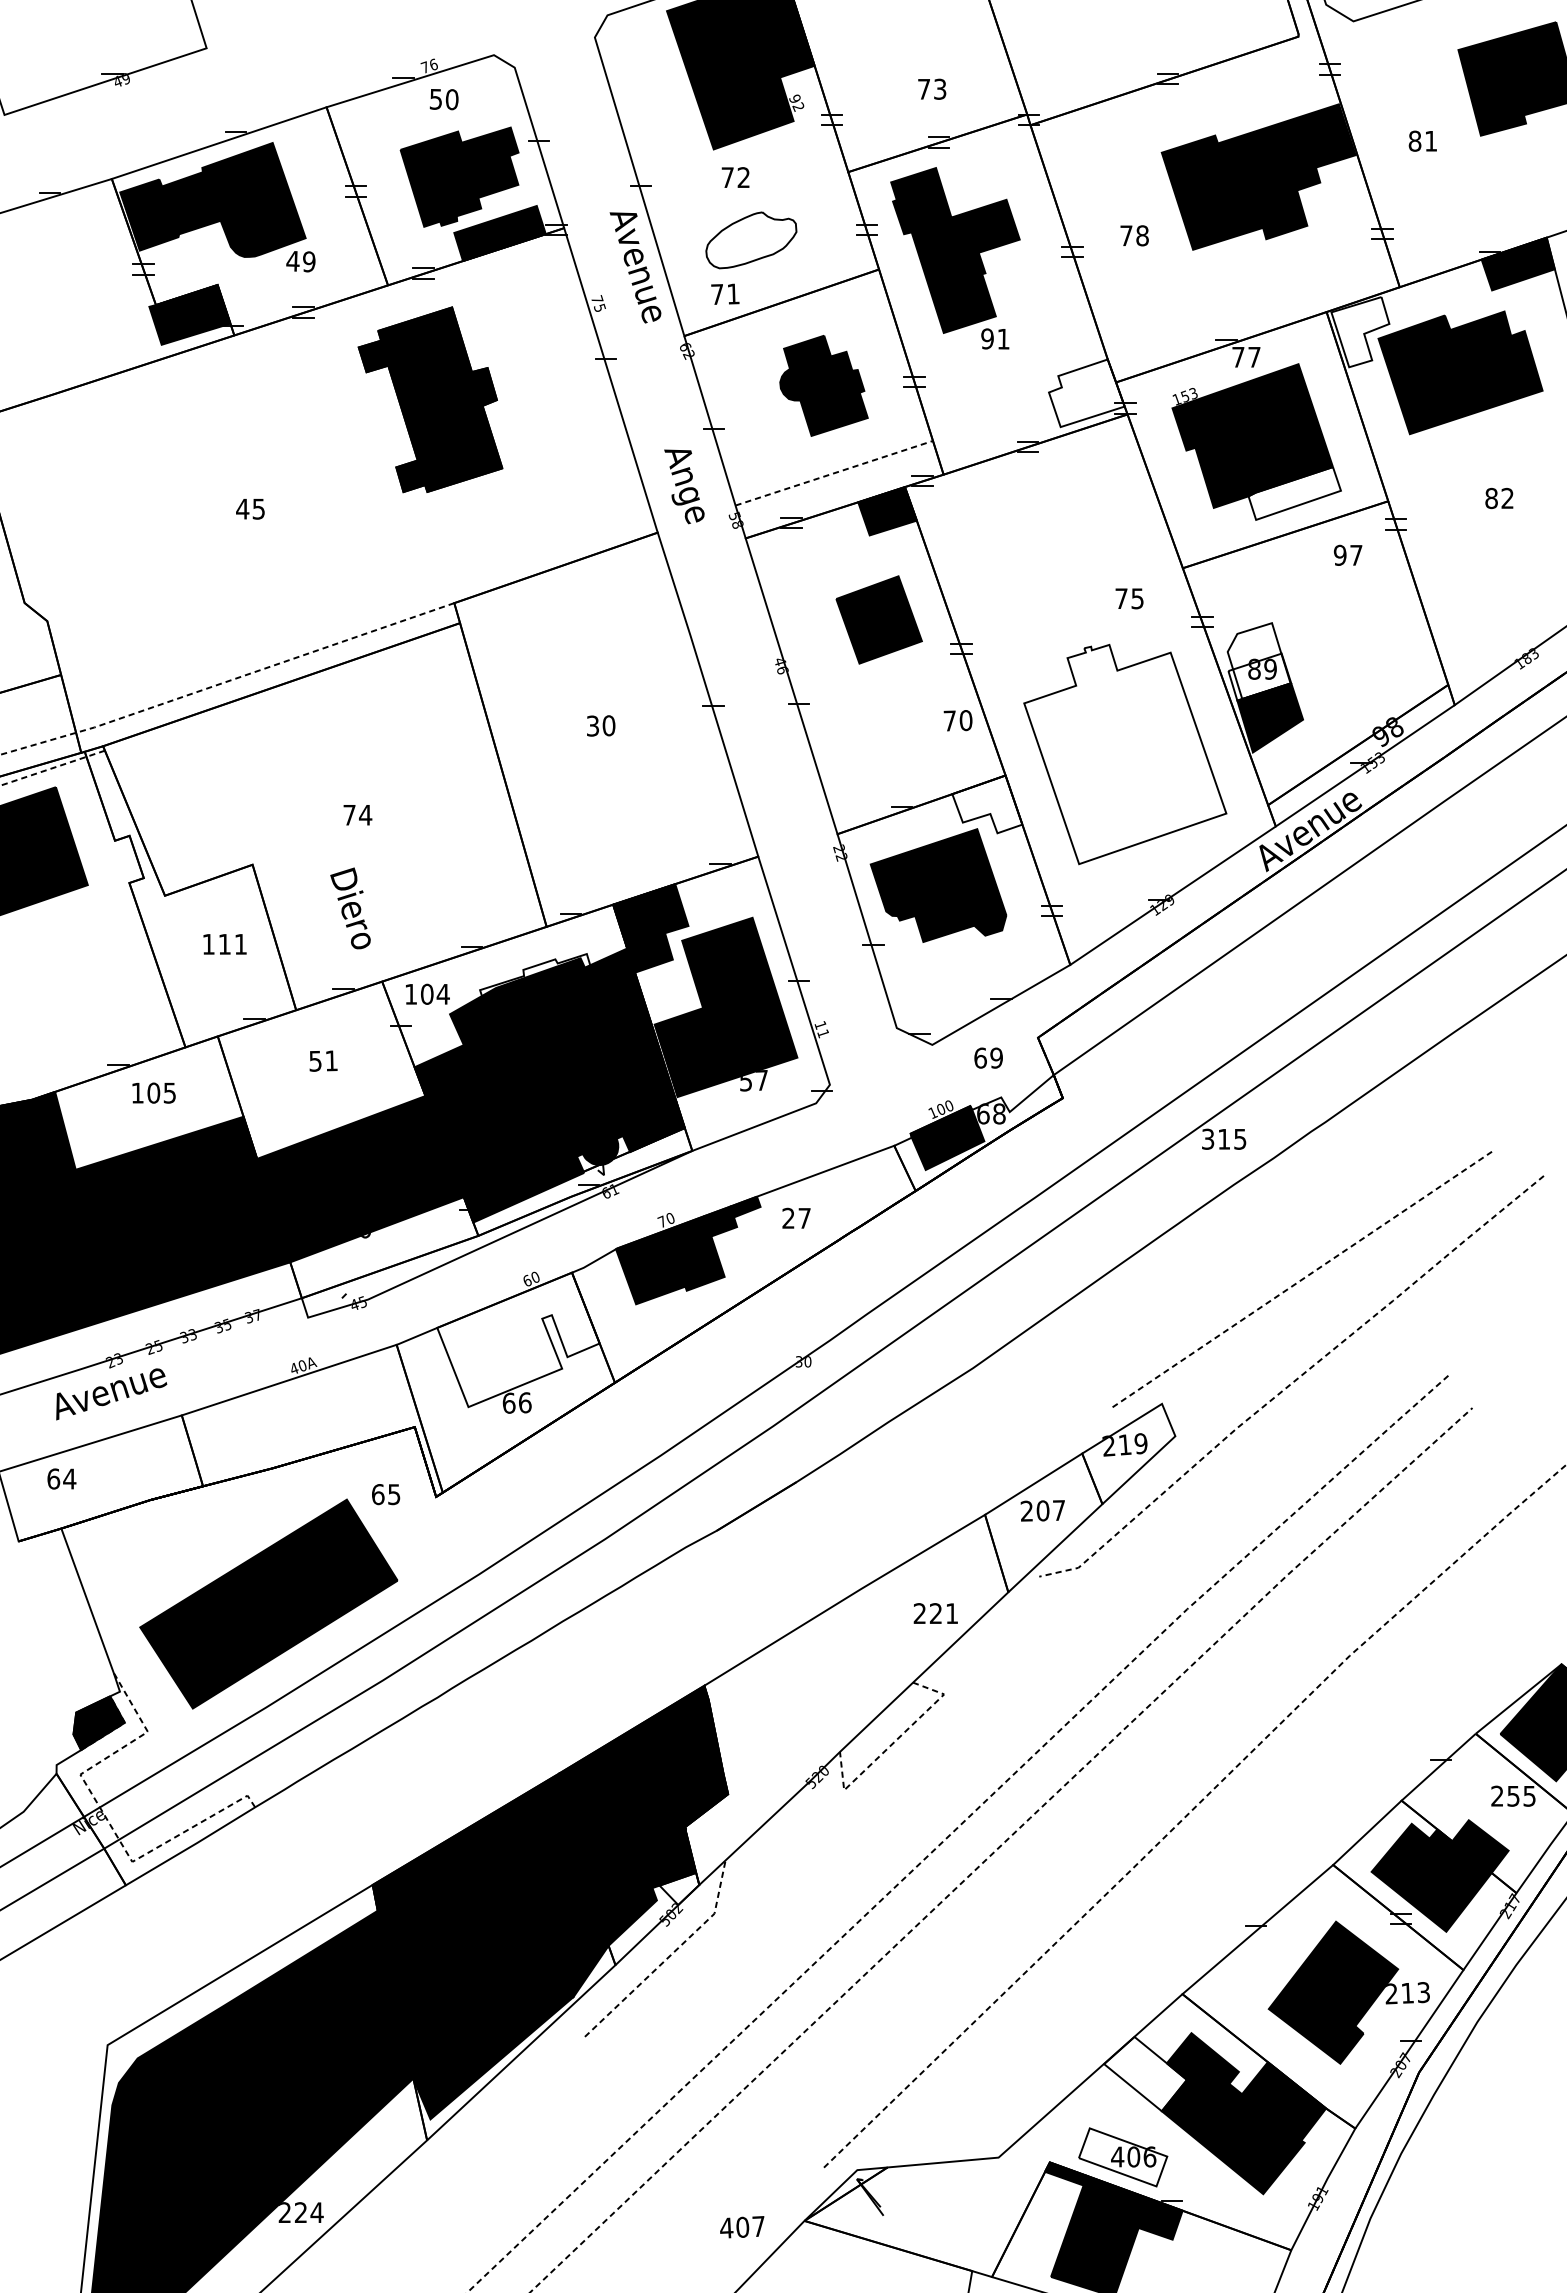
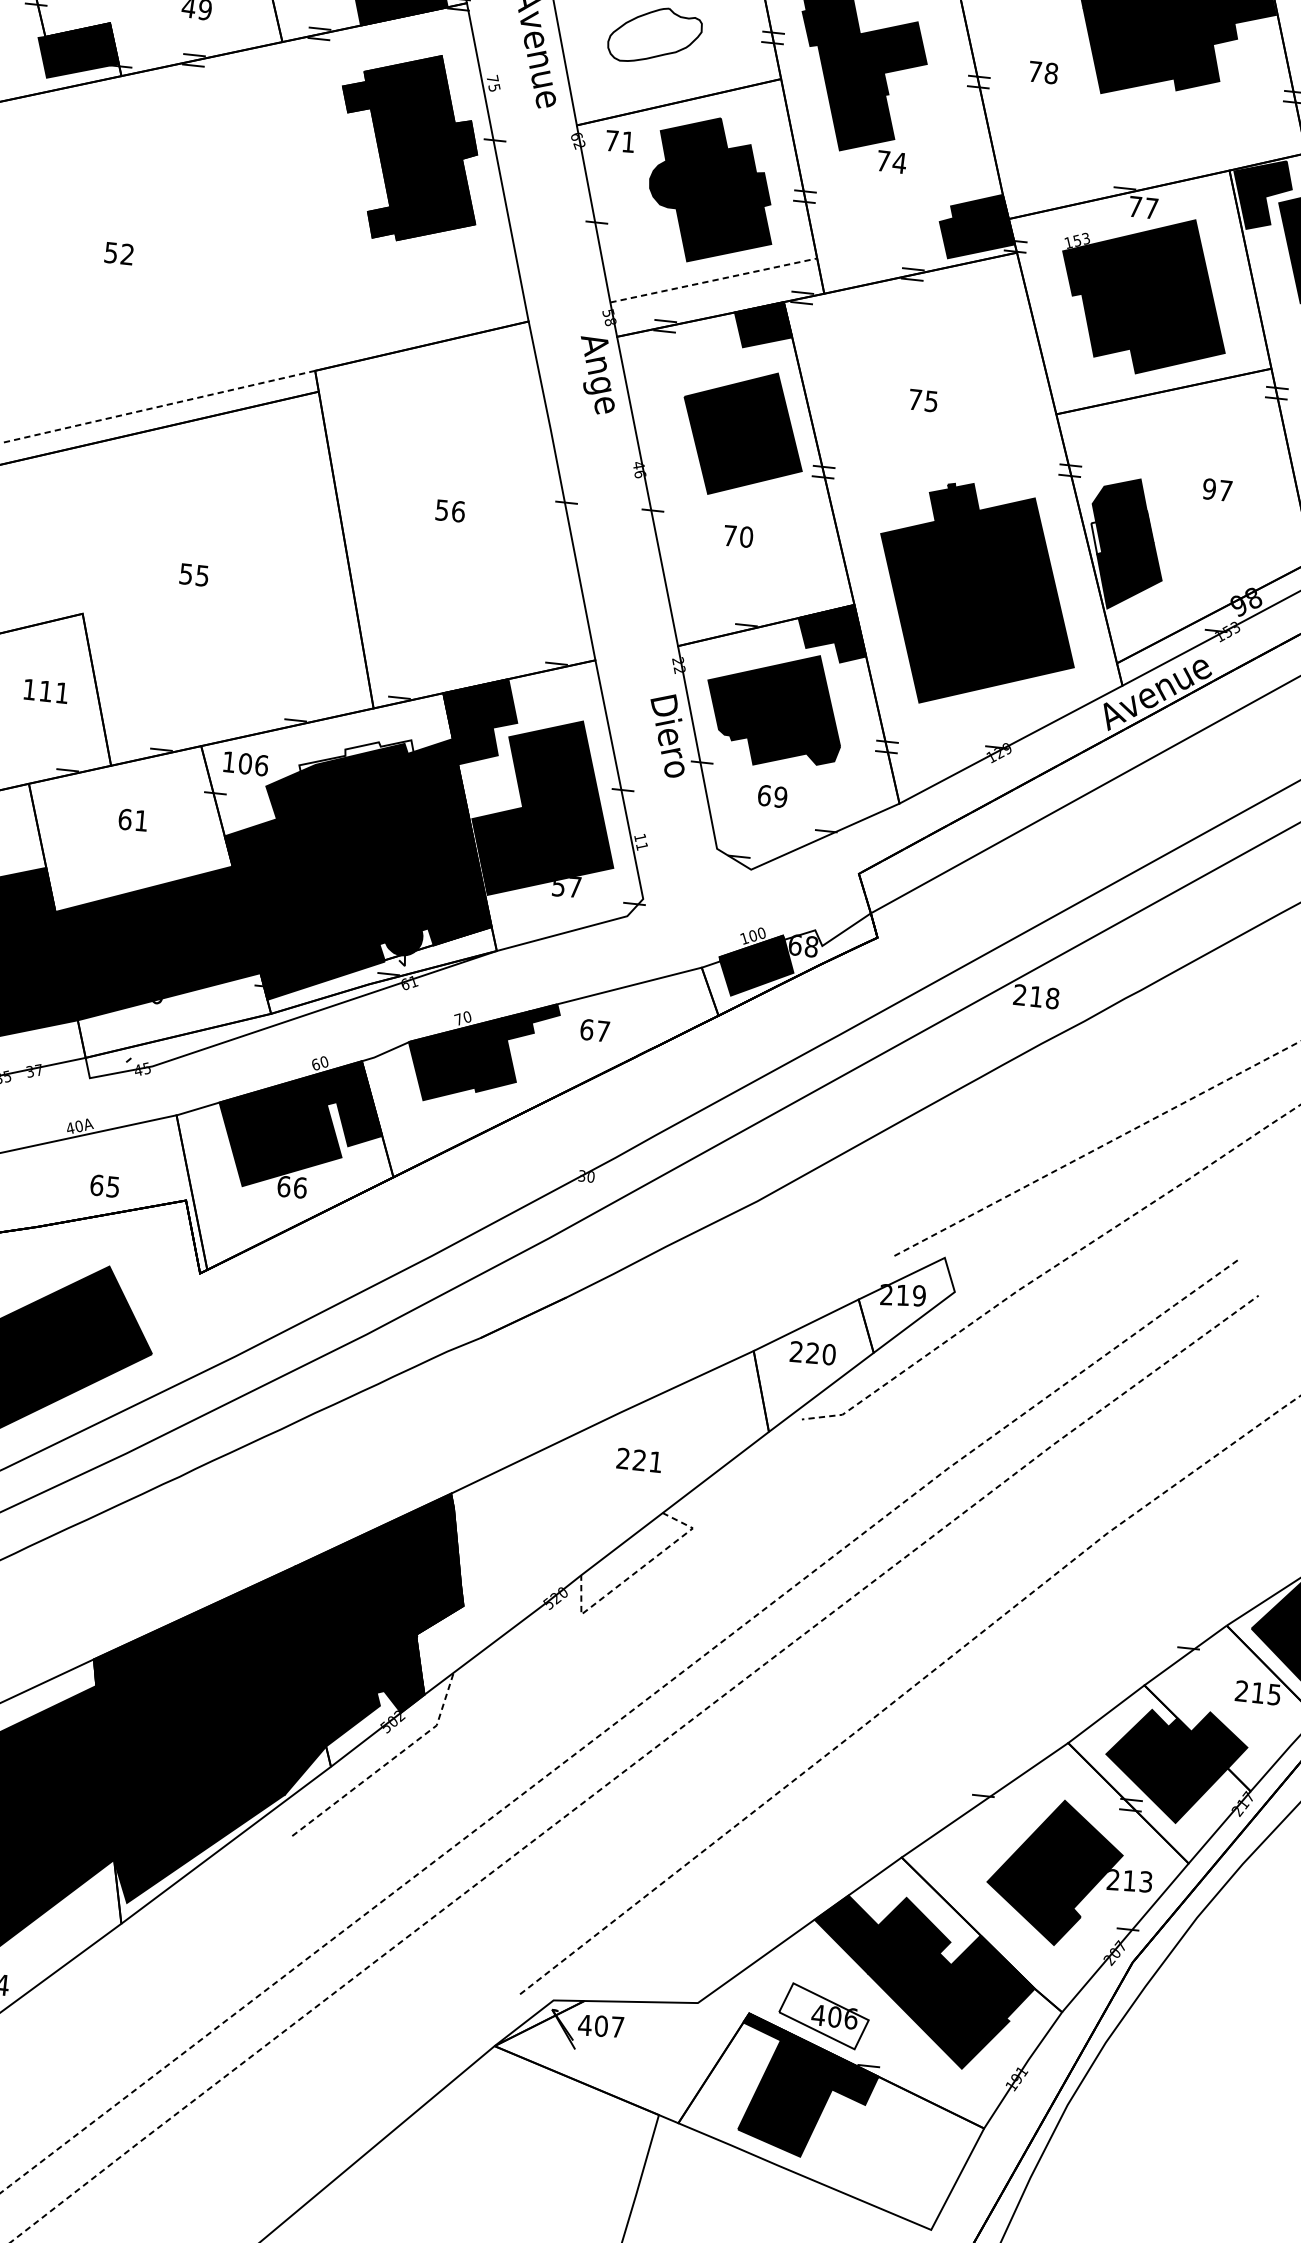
text: (725, 293) -> (620, 140), moved
fill: (1360, 332) -> (1261, 194), added
text: (995, 338) -> (891, 161), 91 -> 74
part: (823, 385) -> (712, 190), size x1.43
fill: (1086, 393) -> (977, 227), added
part: (430, 399) -> (409, 146), moved
text: (684, 486) -> (597, 375), moved
fill: (1294, 493) -> (1177, 350), added
text: (250, 508) -> (119, 253), 45 -> 52
text: (1348, 554) -> (1217, 489), moved
text: (1129, 598) -> (923, 400), moved
part: (879, 619) -> (743, 433), size x1.43
fill: (1258, 661) -> (1122, 516), added
text: (957, 720) -> (737, 536), moved
text: (601, 725) -> (450, 510), 30 -> 56
fill: (1125, 754) -> (978, 596), added
fill: (987, 804) -> (833, 632), added
text: (357, 815) -> (194, 575), 74 -> 55
text: (350, 908) -> (667, 735), moved
text: (442, 993) -> (260, 764), 104 -> 106
text: (988, 1057) -> (772, 795), moved
text: (315, 1060) -> (125, 818), 51 -> 61
text: (1224, 1138) -> (1036, 996), 315 -> 218
text: (788, 1217) -> (586, 1028), 27 -> 67
fill: (518, 1339) -> (300, 1123), added
text: (386, 1494) -> (105, 1186), moved
text: (1050, 1510) -> (820, 1353), 207 -> 220
text: (935, 1613) -> (639, 1460), moved
text: (1513, 1796) -> (1258, 1693), 255 -> 215
fill: (679, 1888) -> (404, 1696), added
fill: (1145, 2073) -> (855, 1933), added
text: (742, 2227) -> (601, 2026), moved

